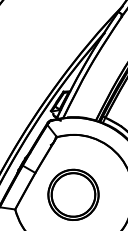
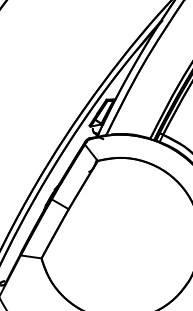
part: (73, 194) -> (119, 238), removed

